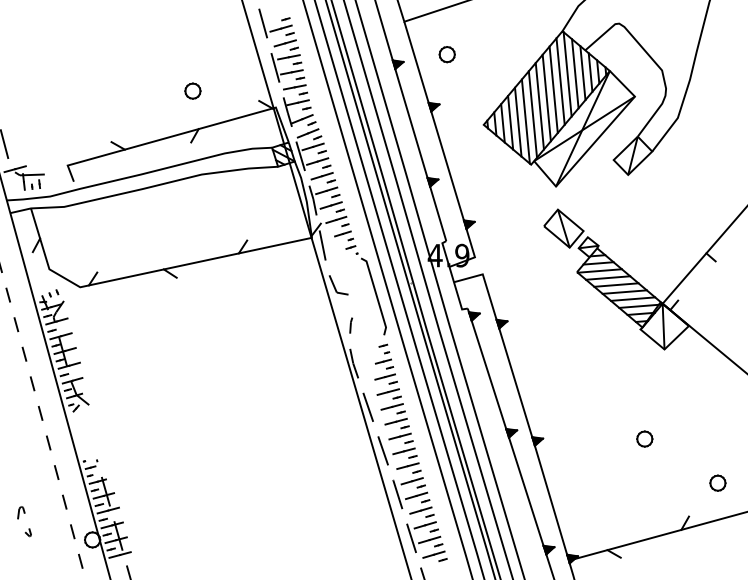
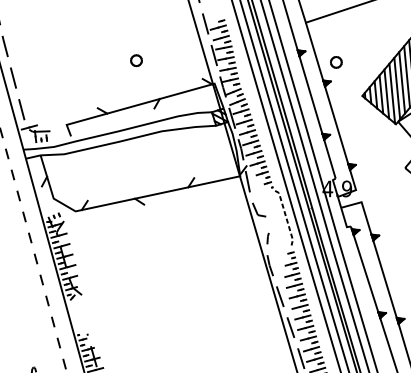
part: (446, 54) -> (335, 62), moved
part: (192, 90) -> (136, 60), moved
line: (376, 295) -> (286, 217), solid -> dashed

